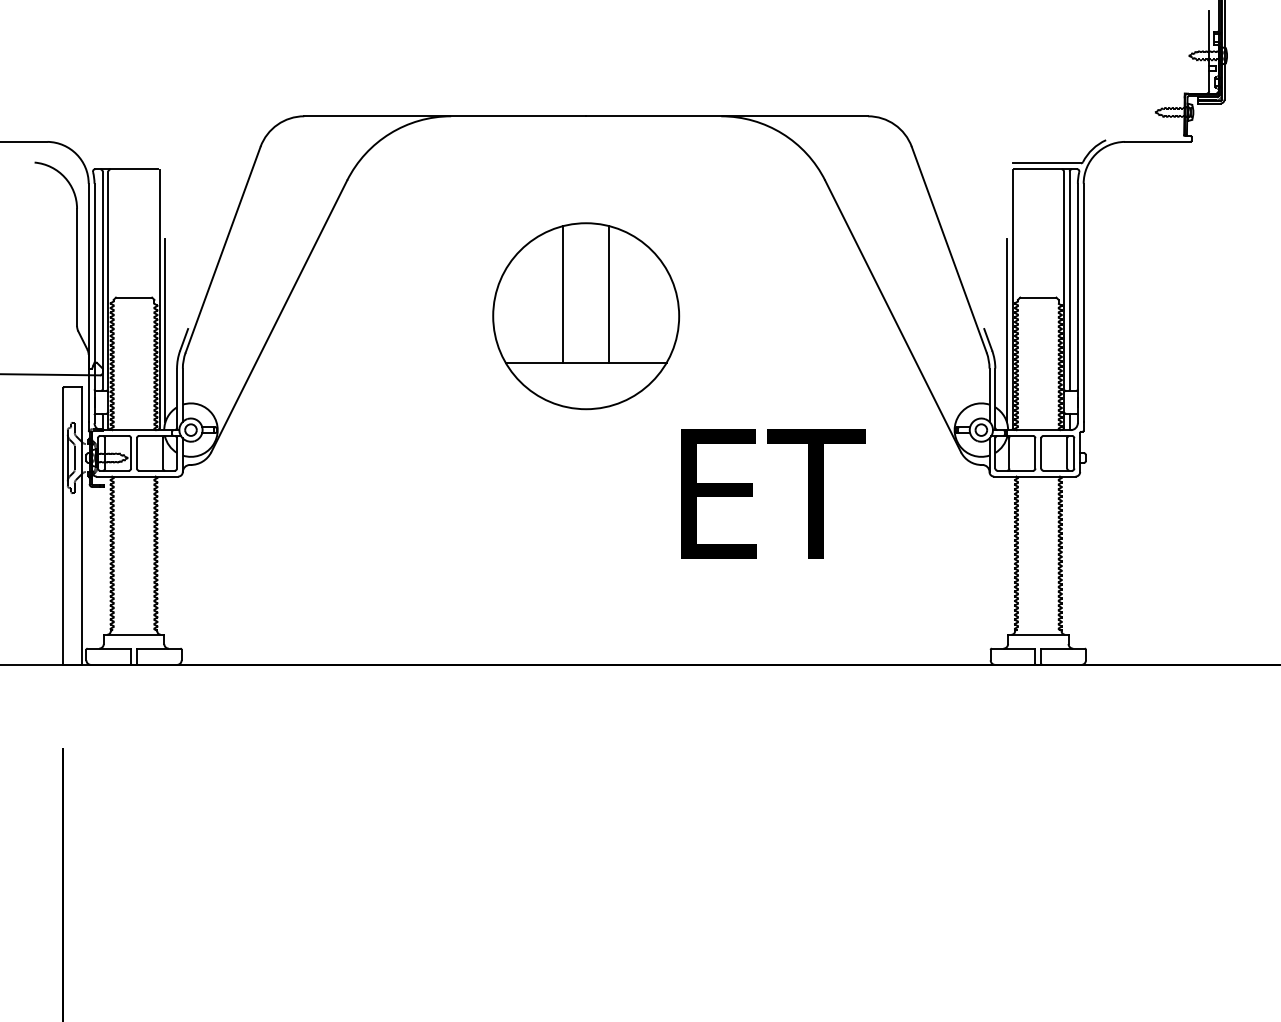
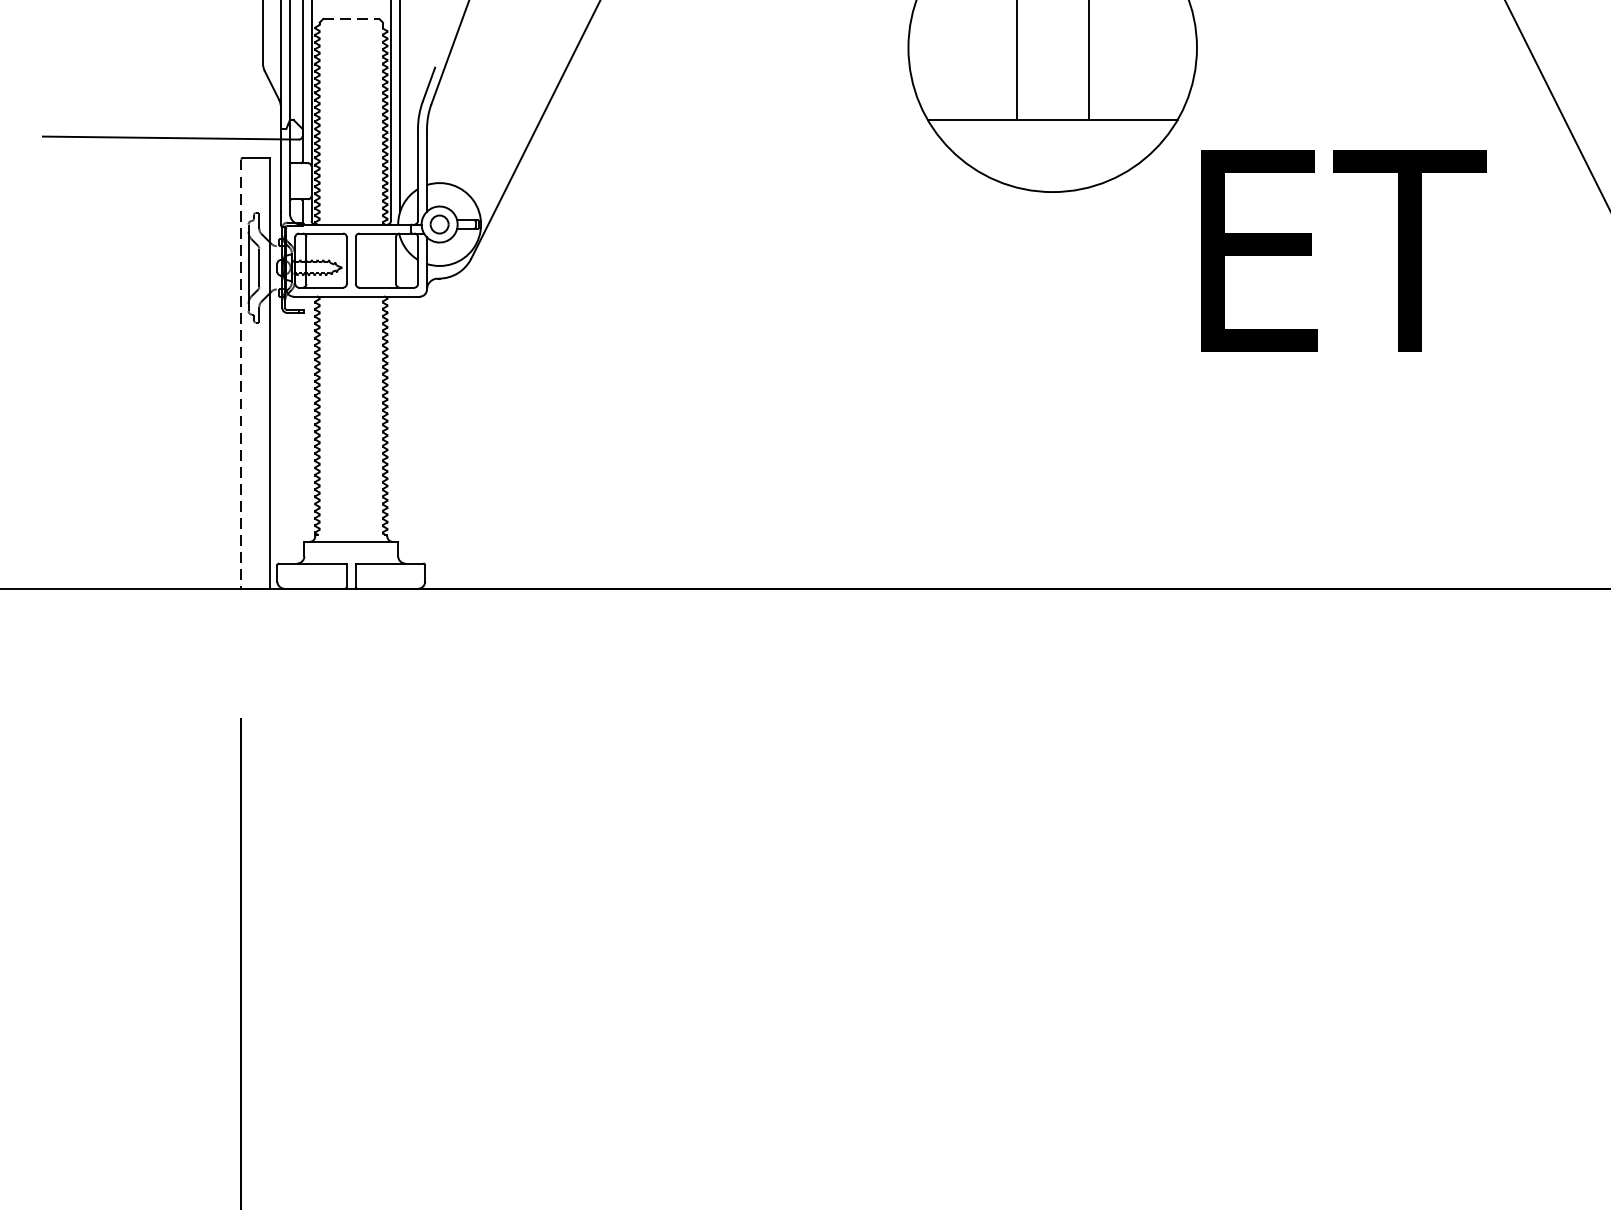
line: (134, 297) -> (352, 18), solid -> dashed
text: (773, 493) -> (1343, 249), moved
line: (63, 527) -> (241, 375), solid -> dashed

